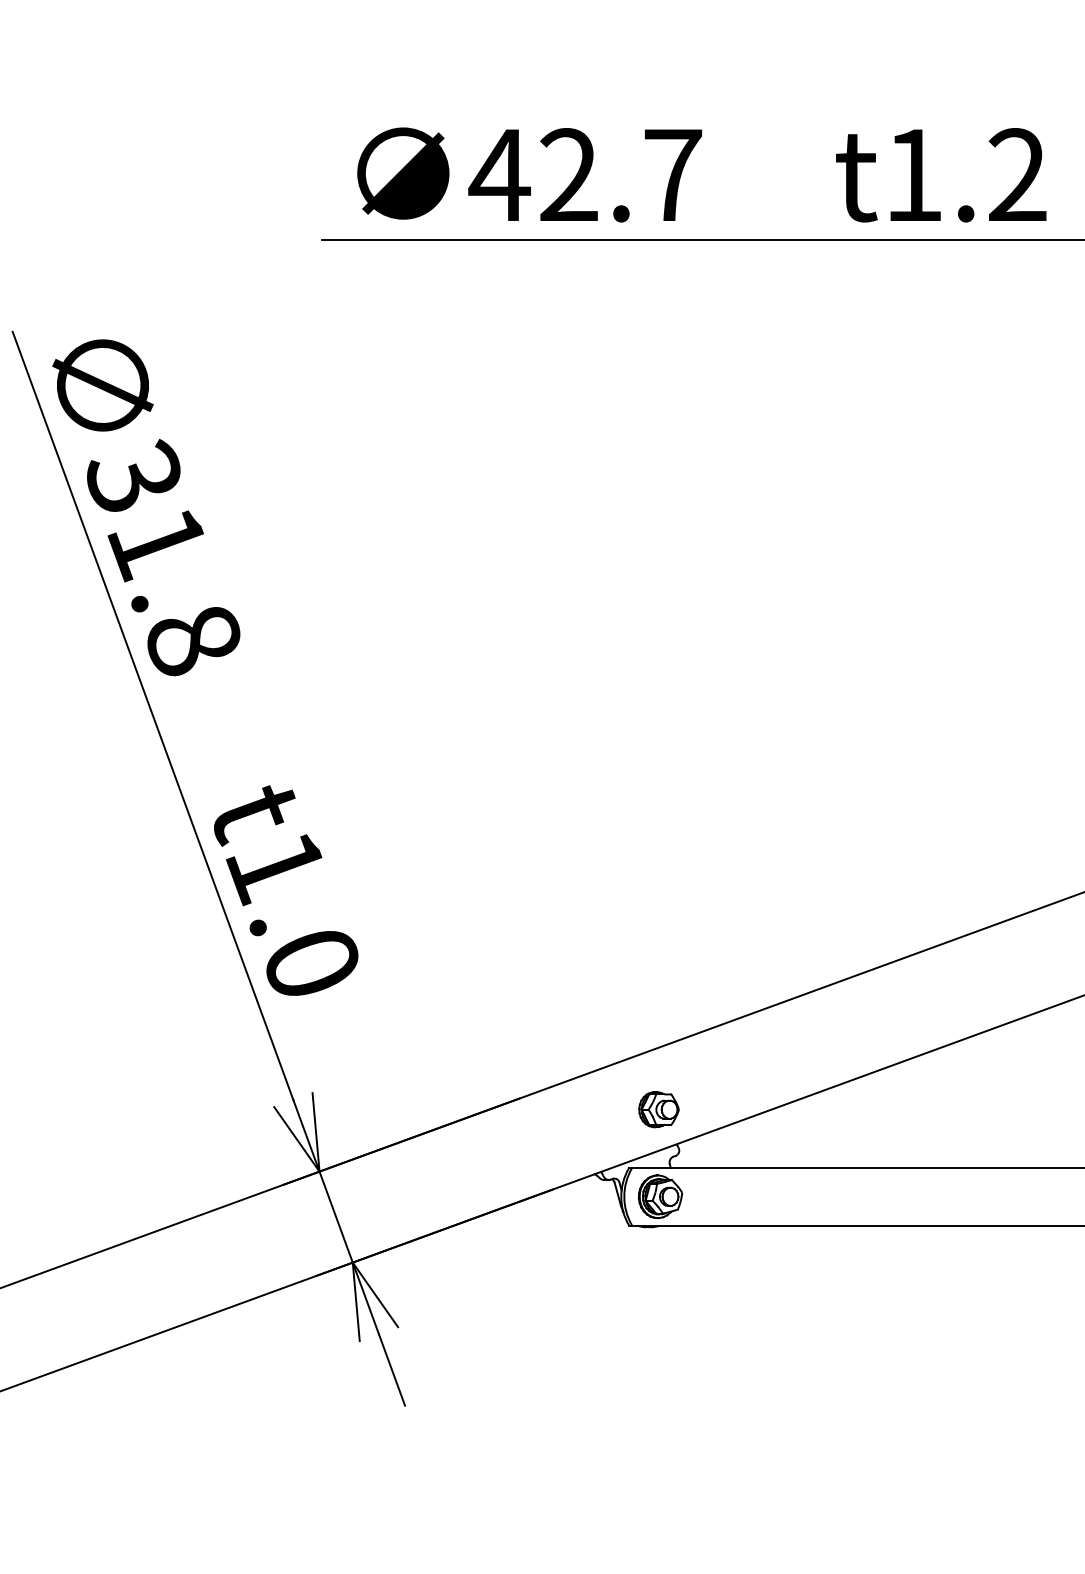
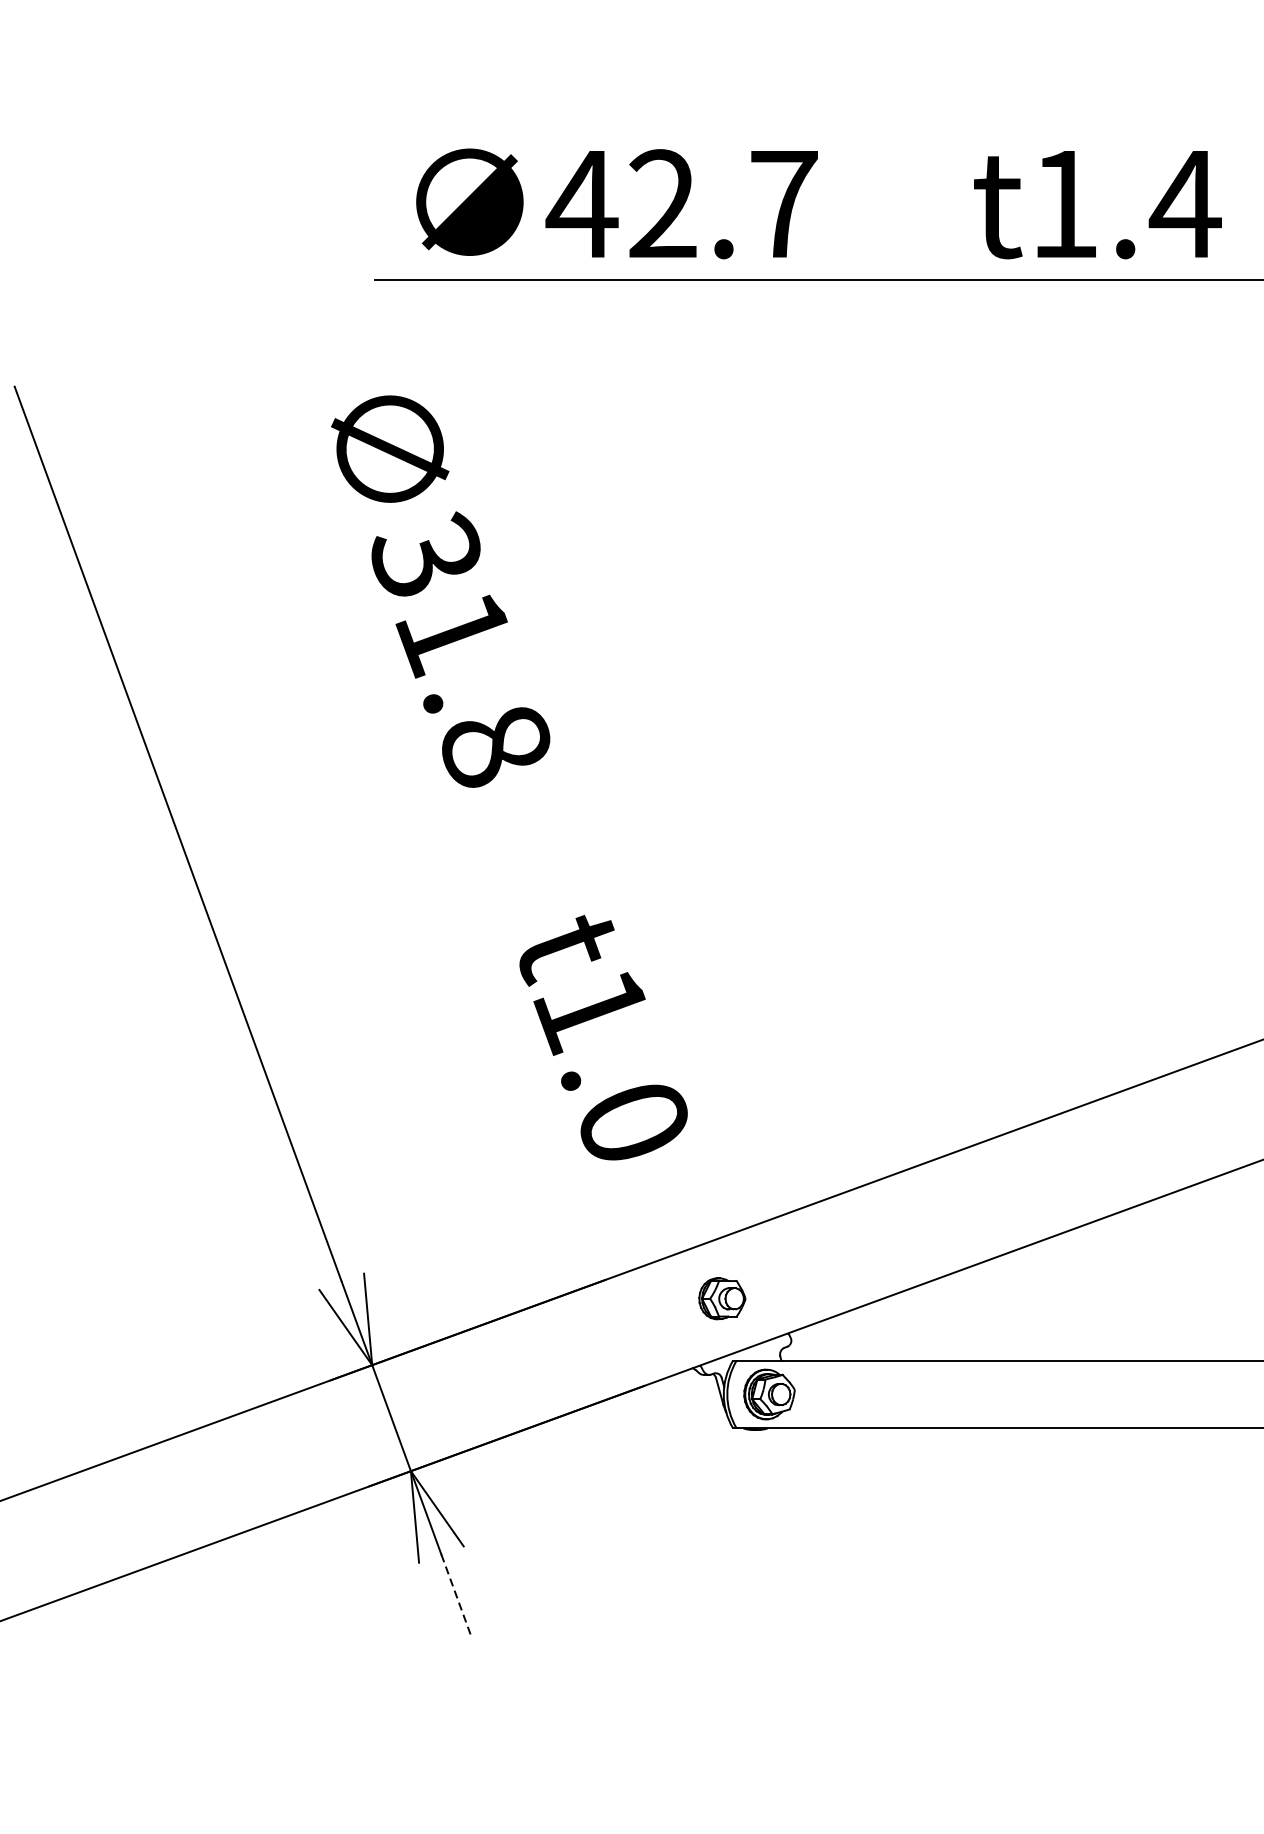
text: (1017, 174) -> (1185, 203), t1.2 -> t1.4
text: (205, 667) -> (509, 777), moved
part: (658, 1109) -> (721, 1298), moved
line: (392, 1370) -> (457, 1596), solid -> dashed

